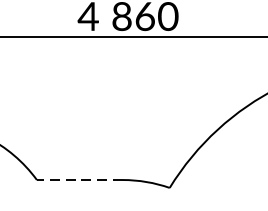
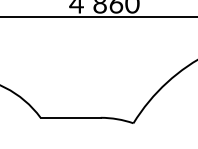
line: (79, 179) -> (70, 117), dashed -> solid

